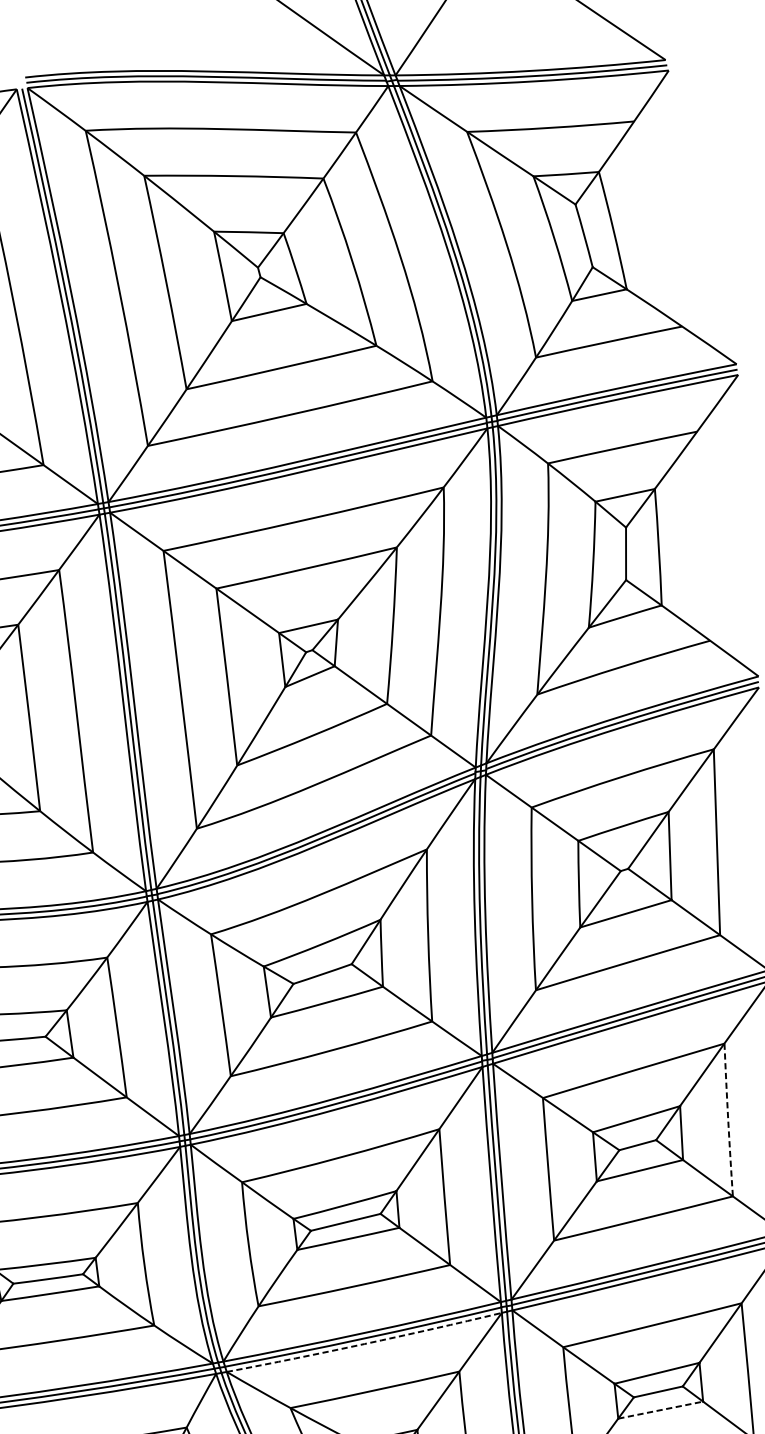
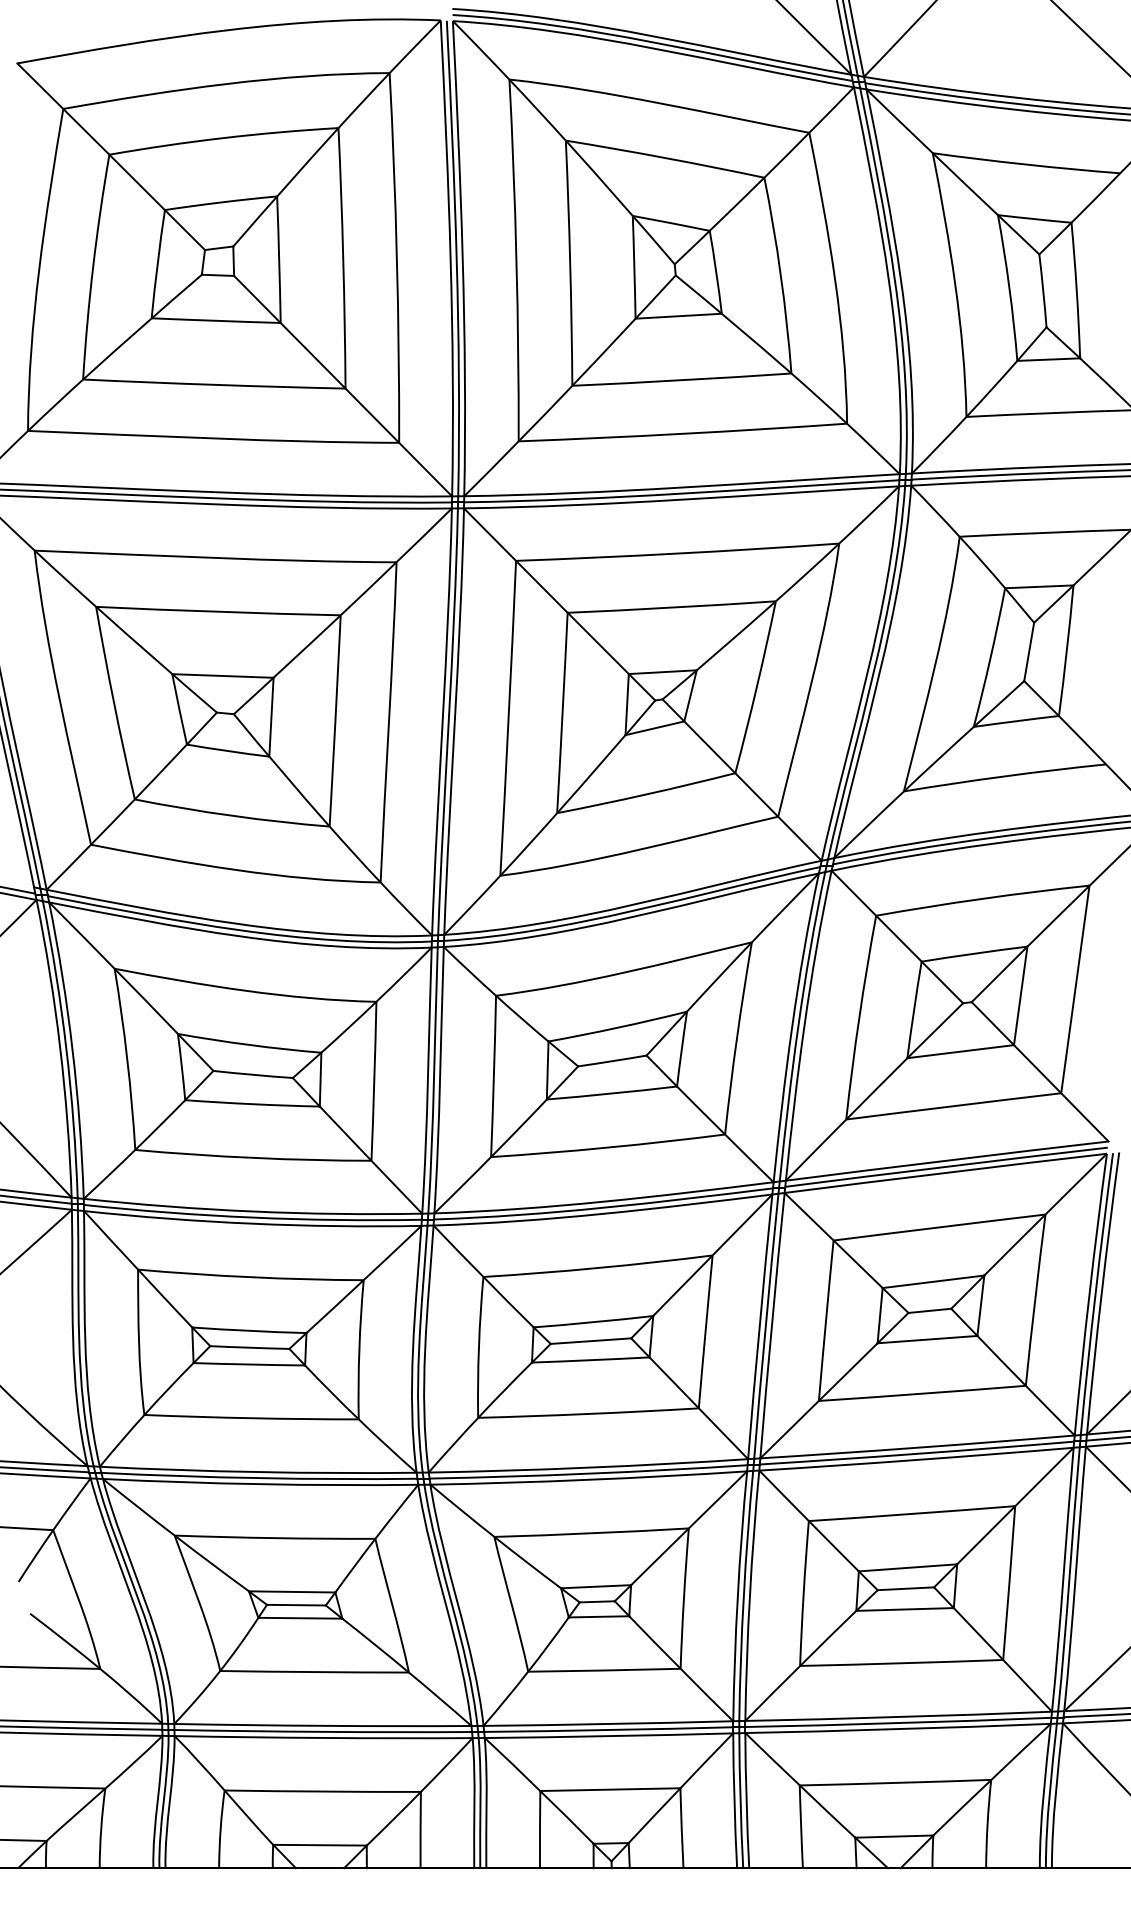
arc: (728, 1120) -> (1035, 1300), dashed -> solid
arc: (364, 1343) -> (588, 1479), dashed -> solid
line: (661, 1410) -> (905, 1609), dashed -> solid

